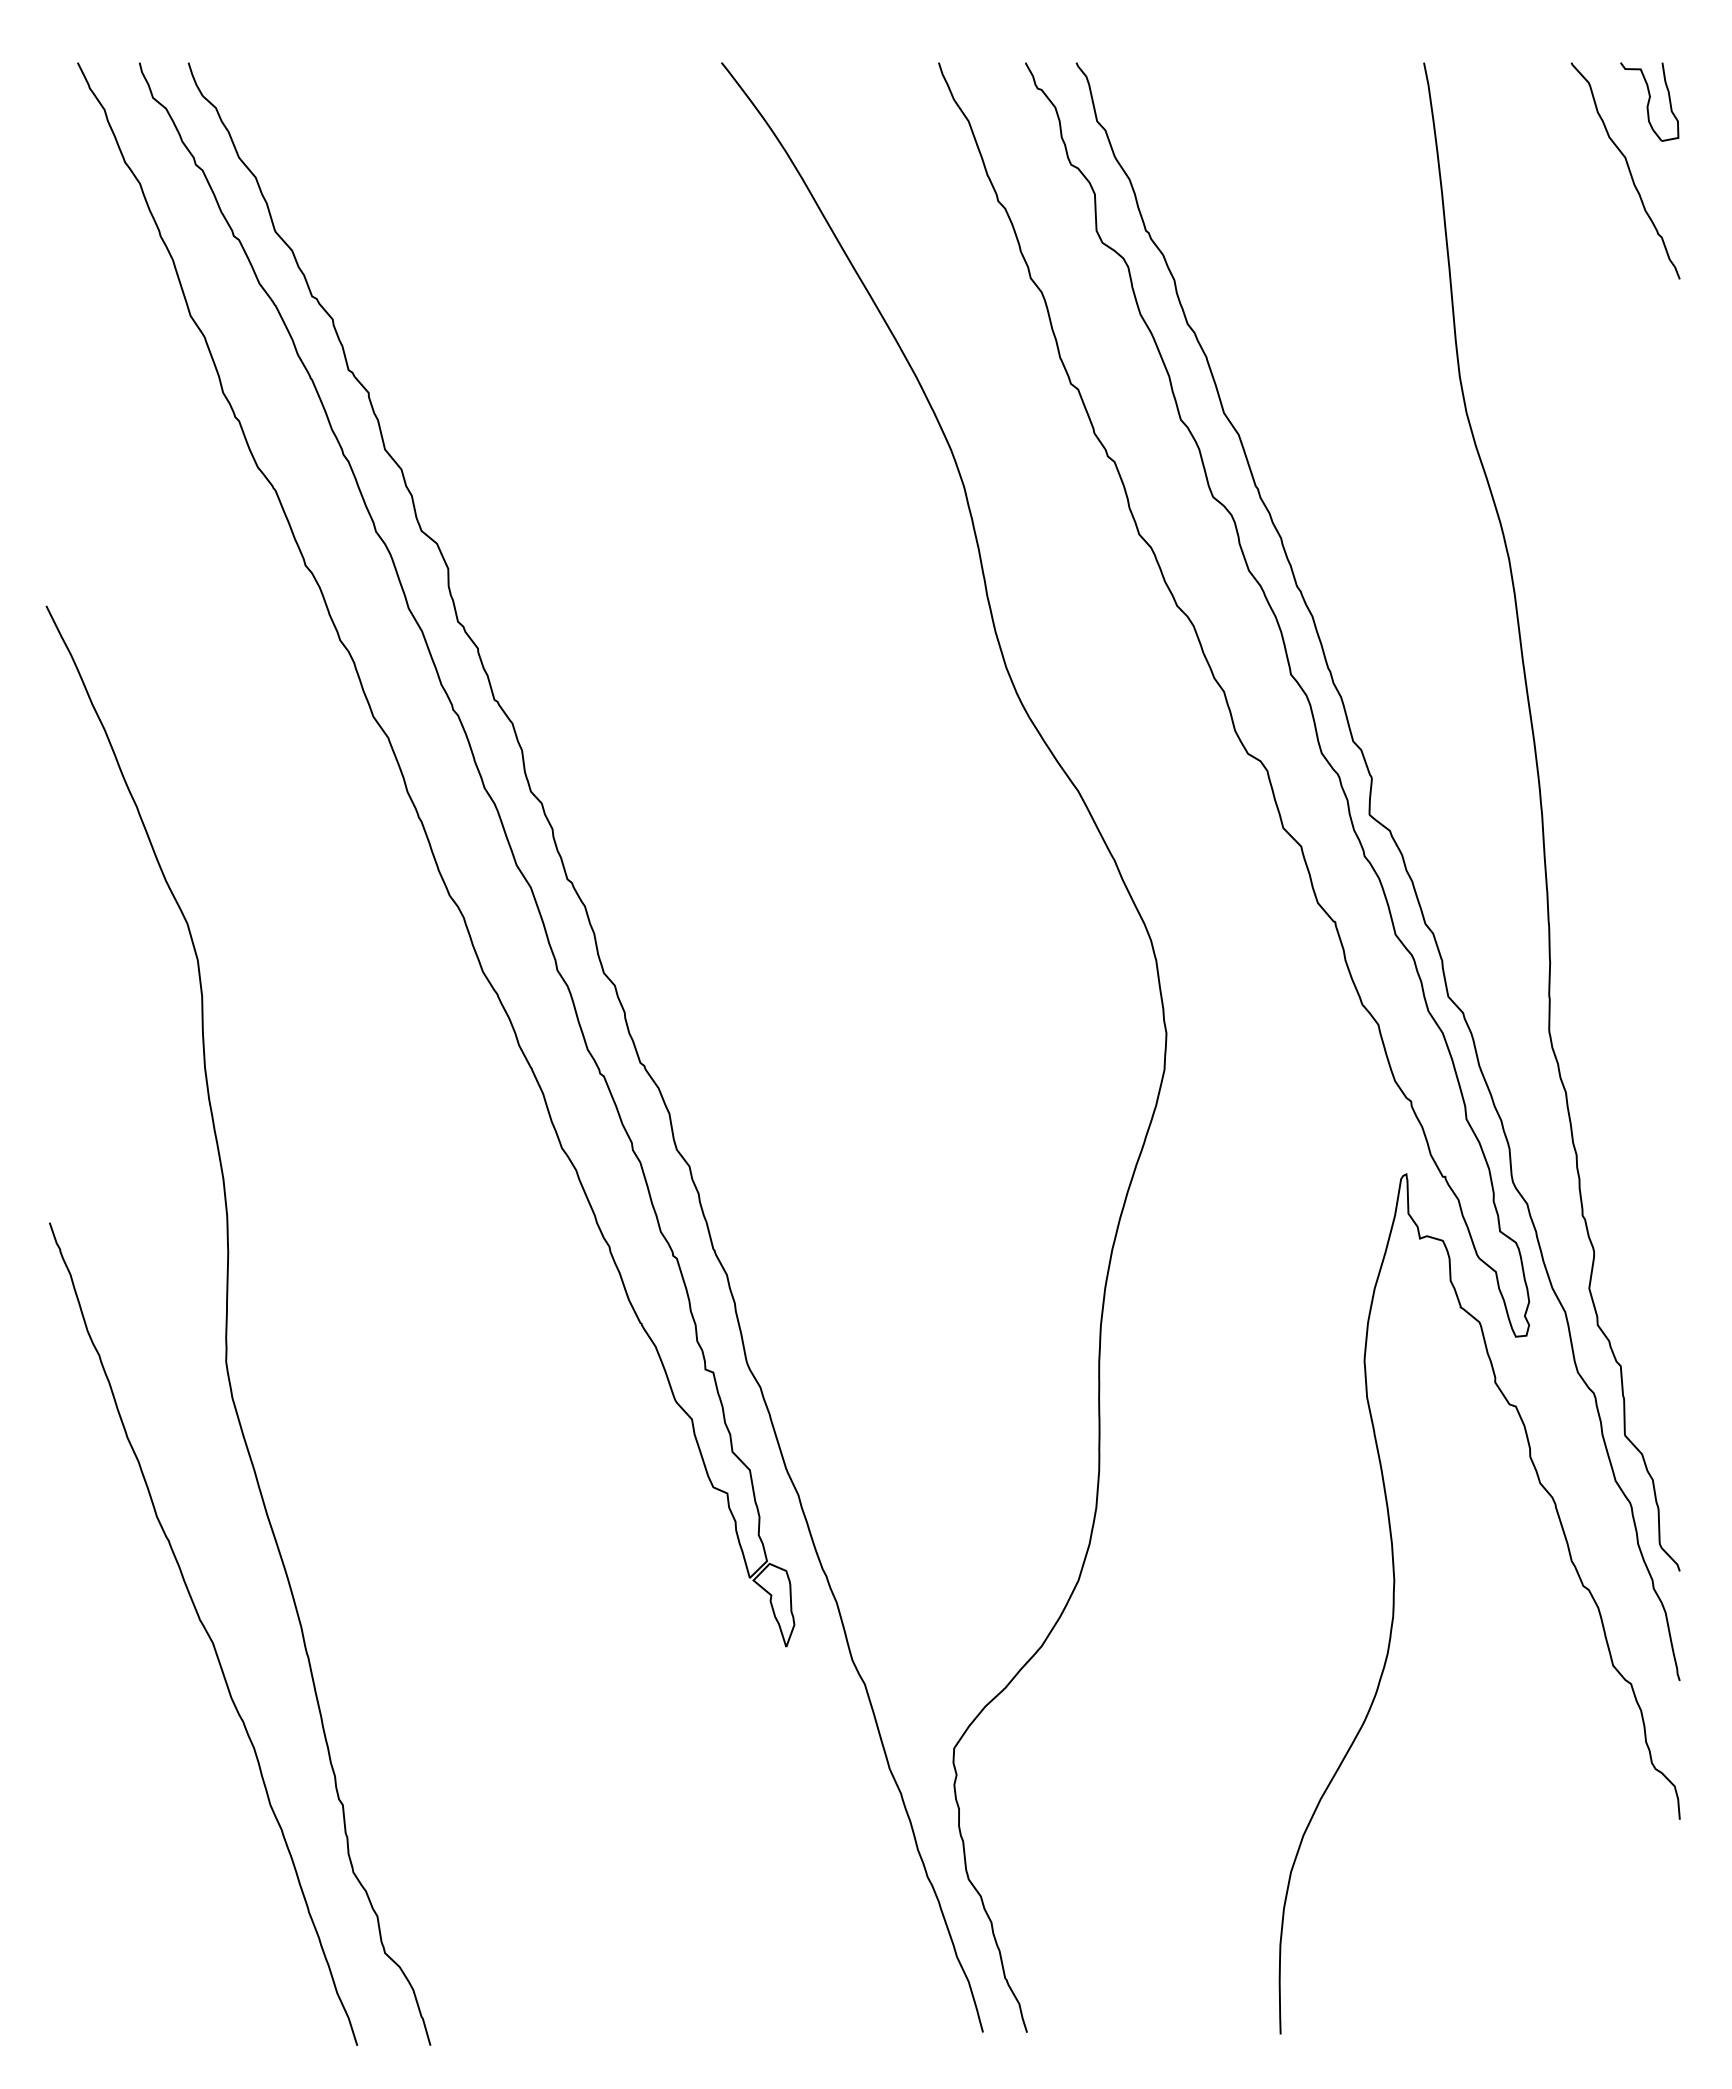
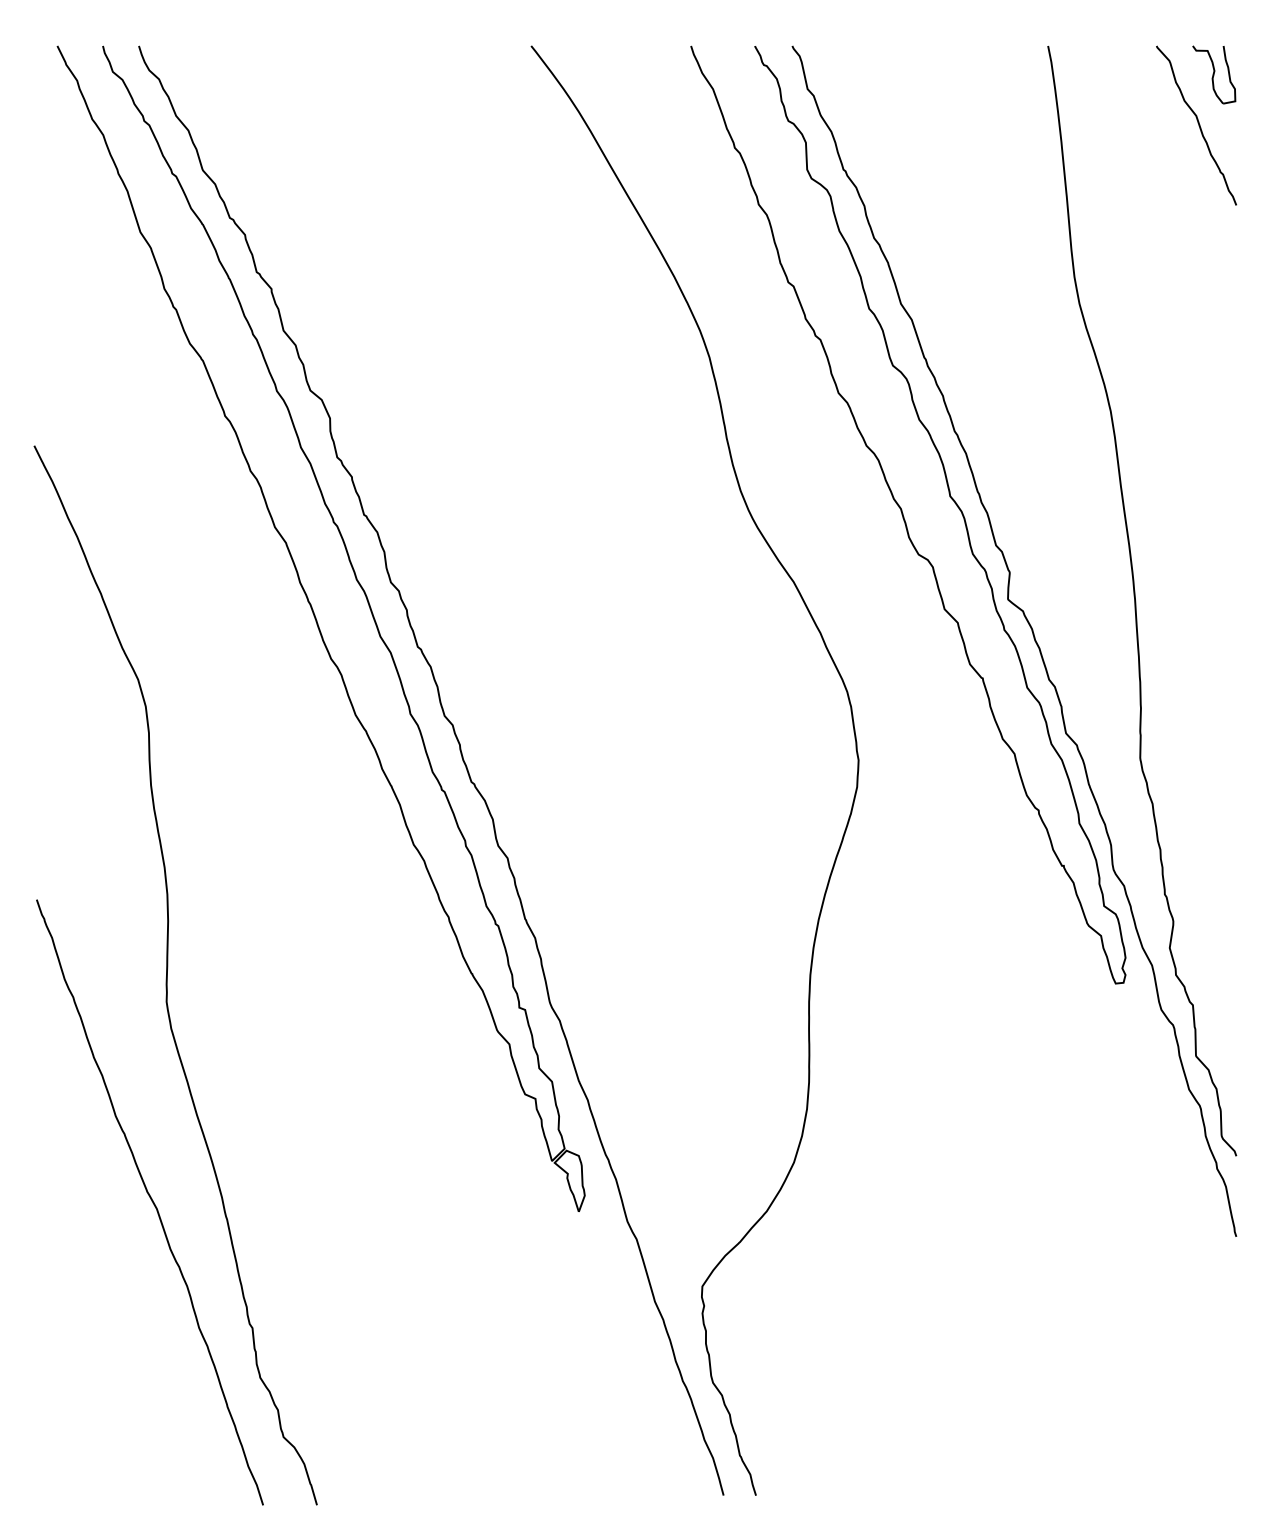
curve: (1394, 1603) -> (1026, 1179), removed

